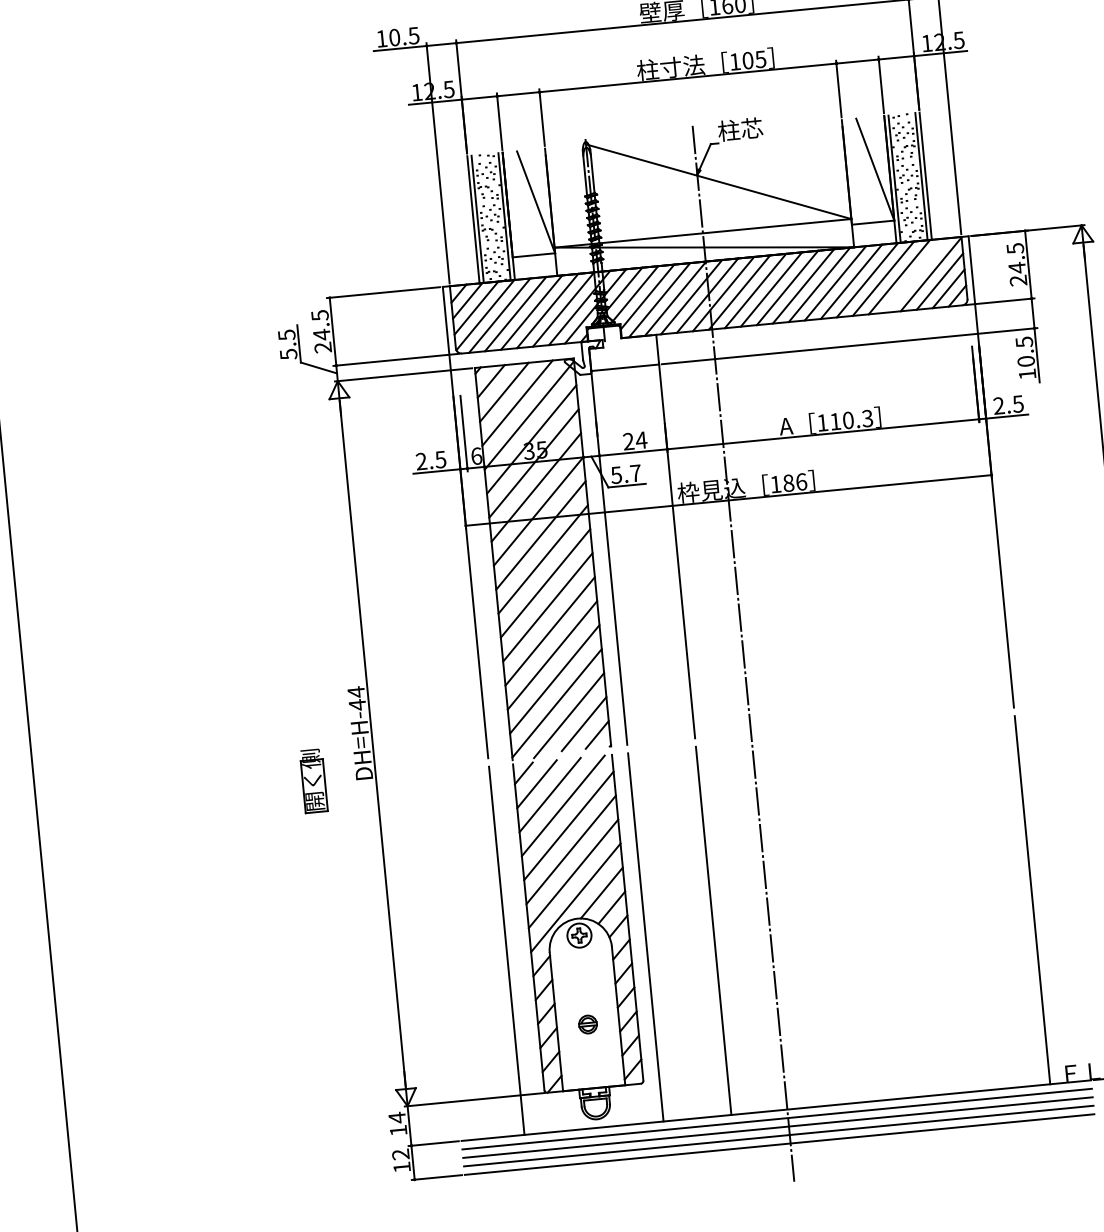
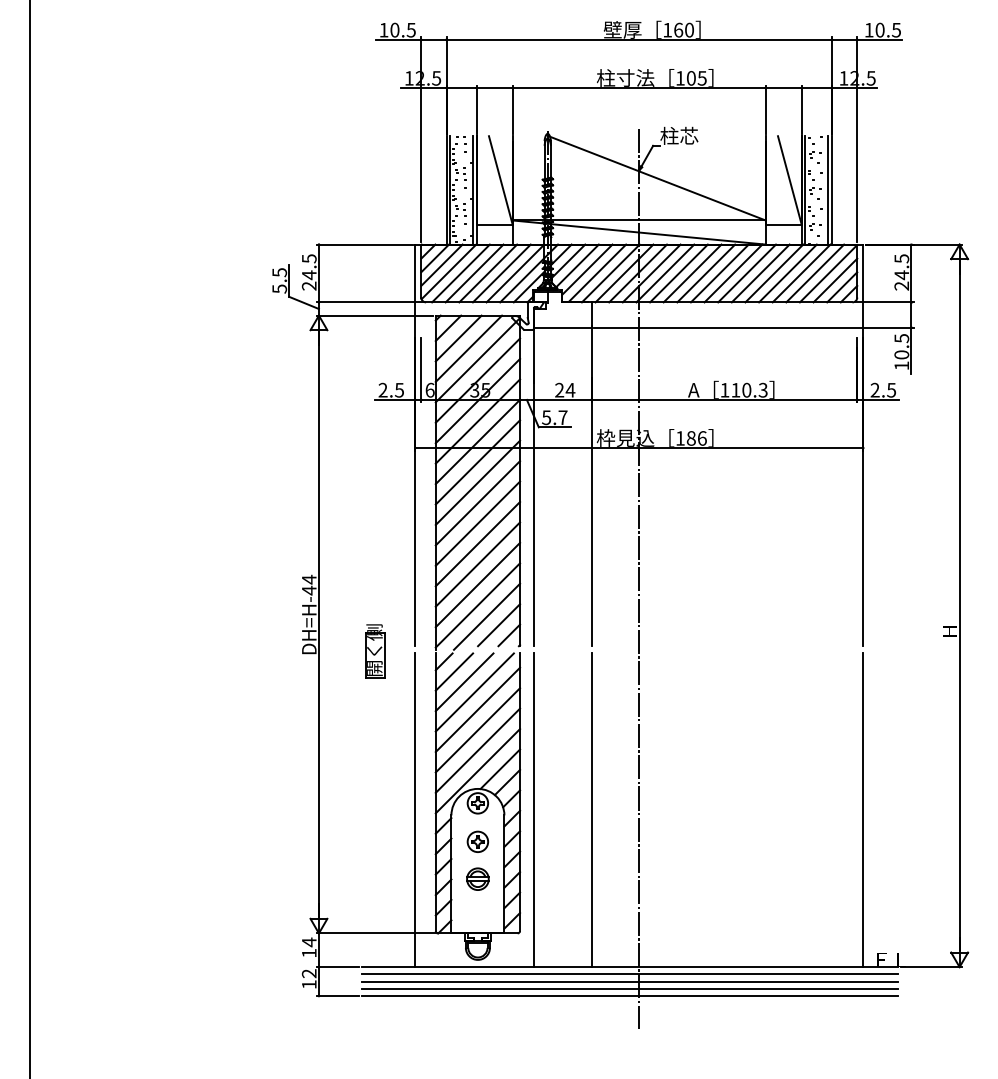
line: (915, 275) -> (815, 273), added
part: (314, 781) -> (375, 651), moved
part: (583, 980) -> (477, 841), added
part: (587, 1023) -> (477, 878), size x1.43

